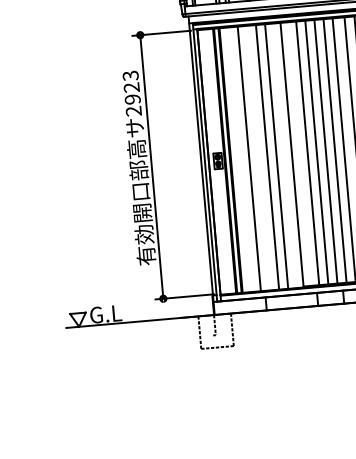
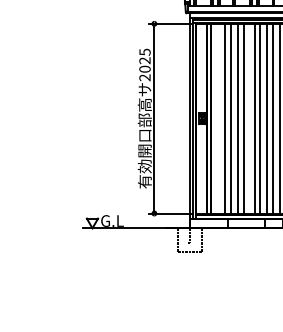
text: (131, 87) -> (144, 60), 2923 -> 2025
line: (299, 153) -> (260, 118), added
line: (258, 157) -> (231, 118), added

